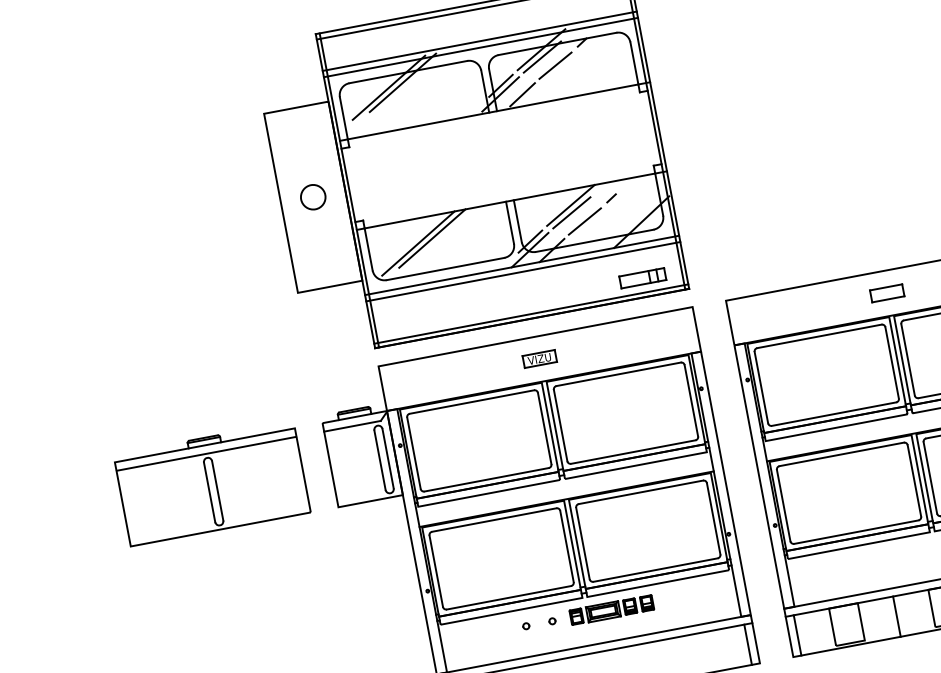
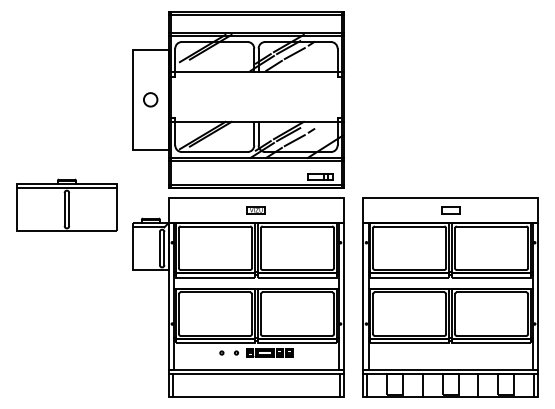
part: (211, 482) -> (66, 204), moved

